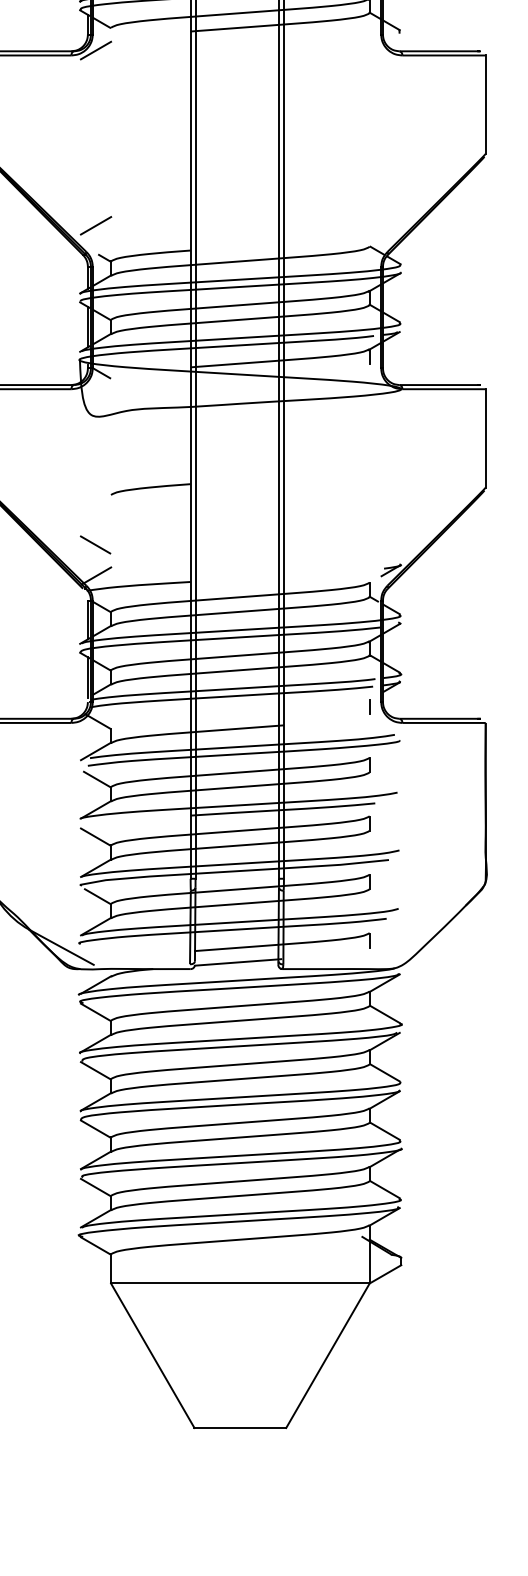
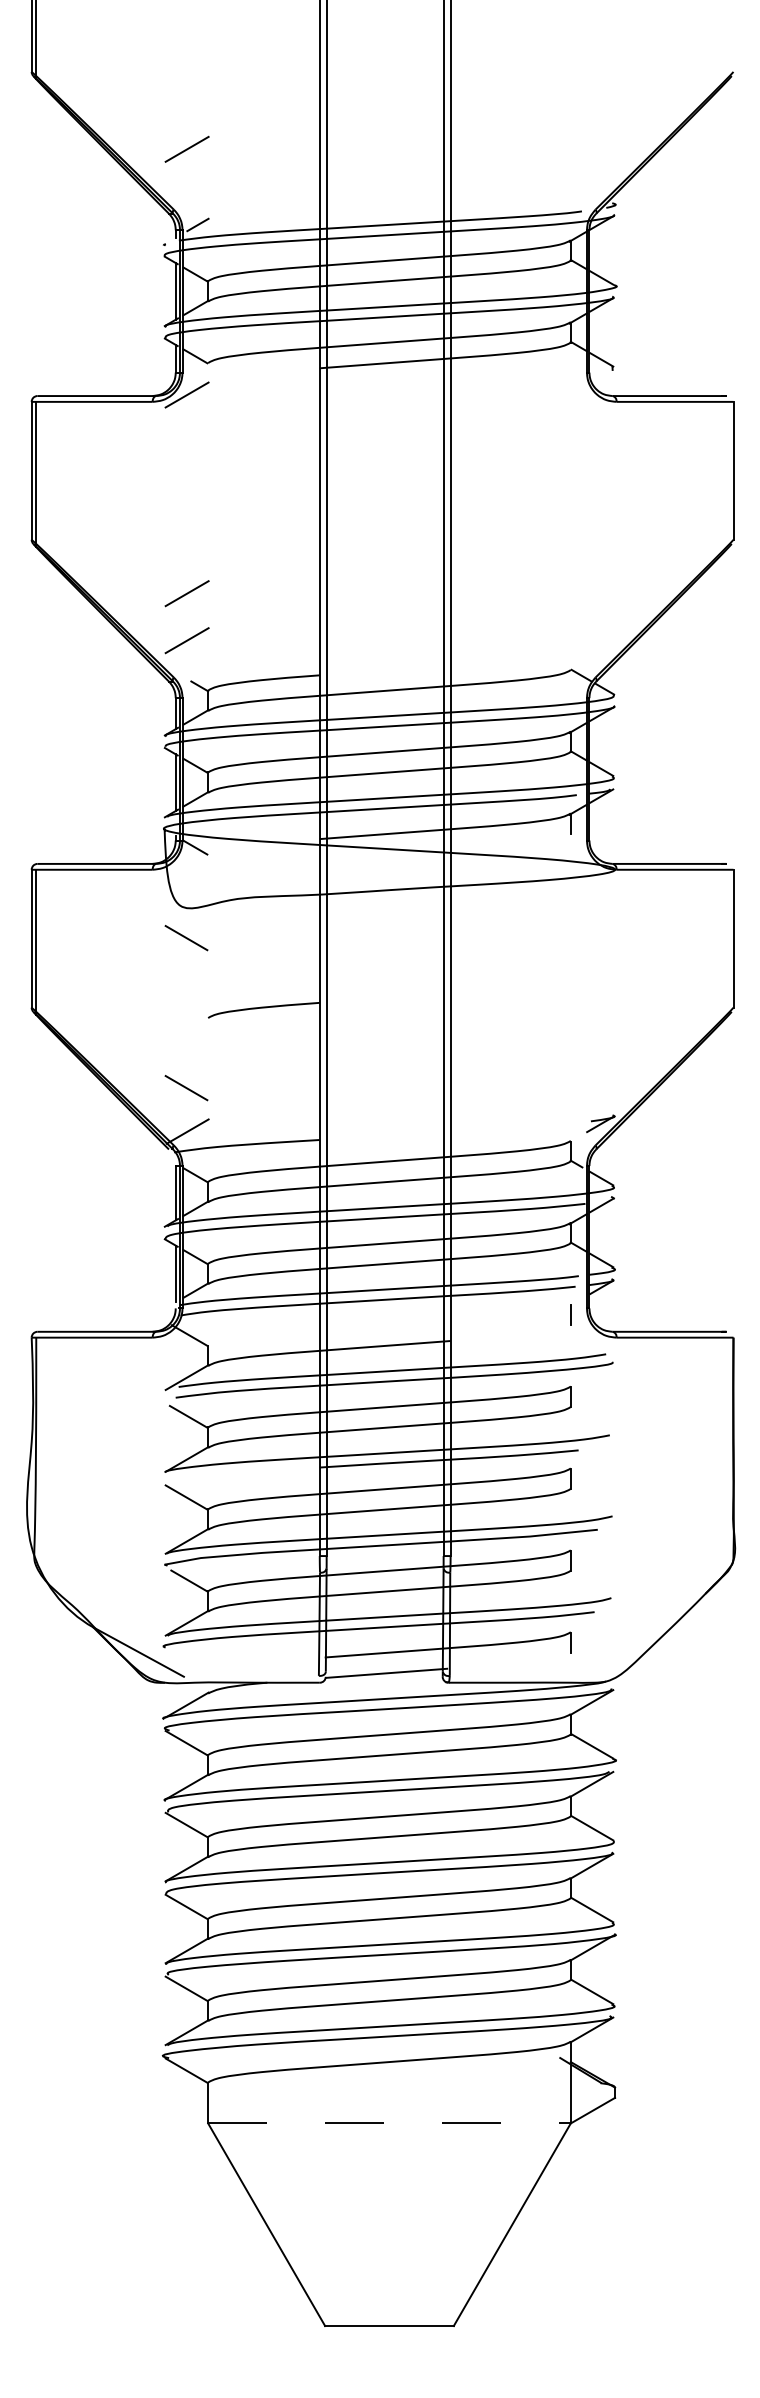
line: (95, 192) -> (186, 593), added
line: (95, 438) -> (186, 938), added
line: (240, 1283) -> (389, 2123), solid -> dashed

